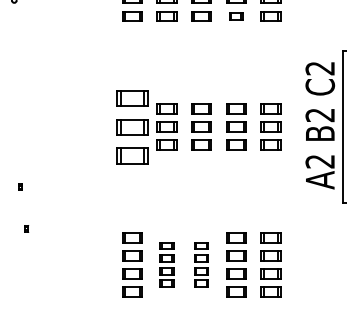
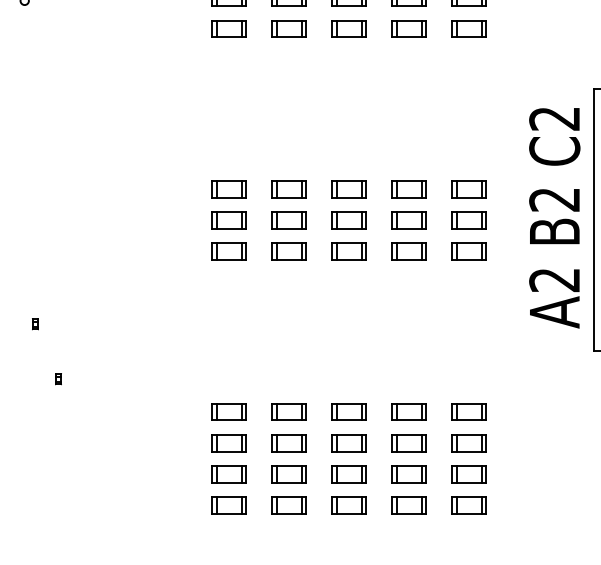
part: (236, 16) -> (409, 28), size x1.43
part: (132, 126) -> (229, 219), size x0.62
part: (26, 228) -> (57, 378), moved
part: (166, 264) -> (288, 458), size x1.43
part: (201, 264) -> (349, 458), size x1.43

